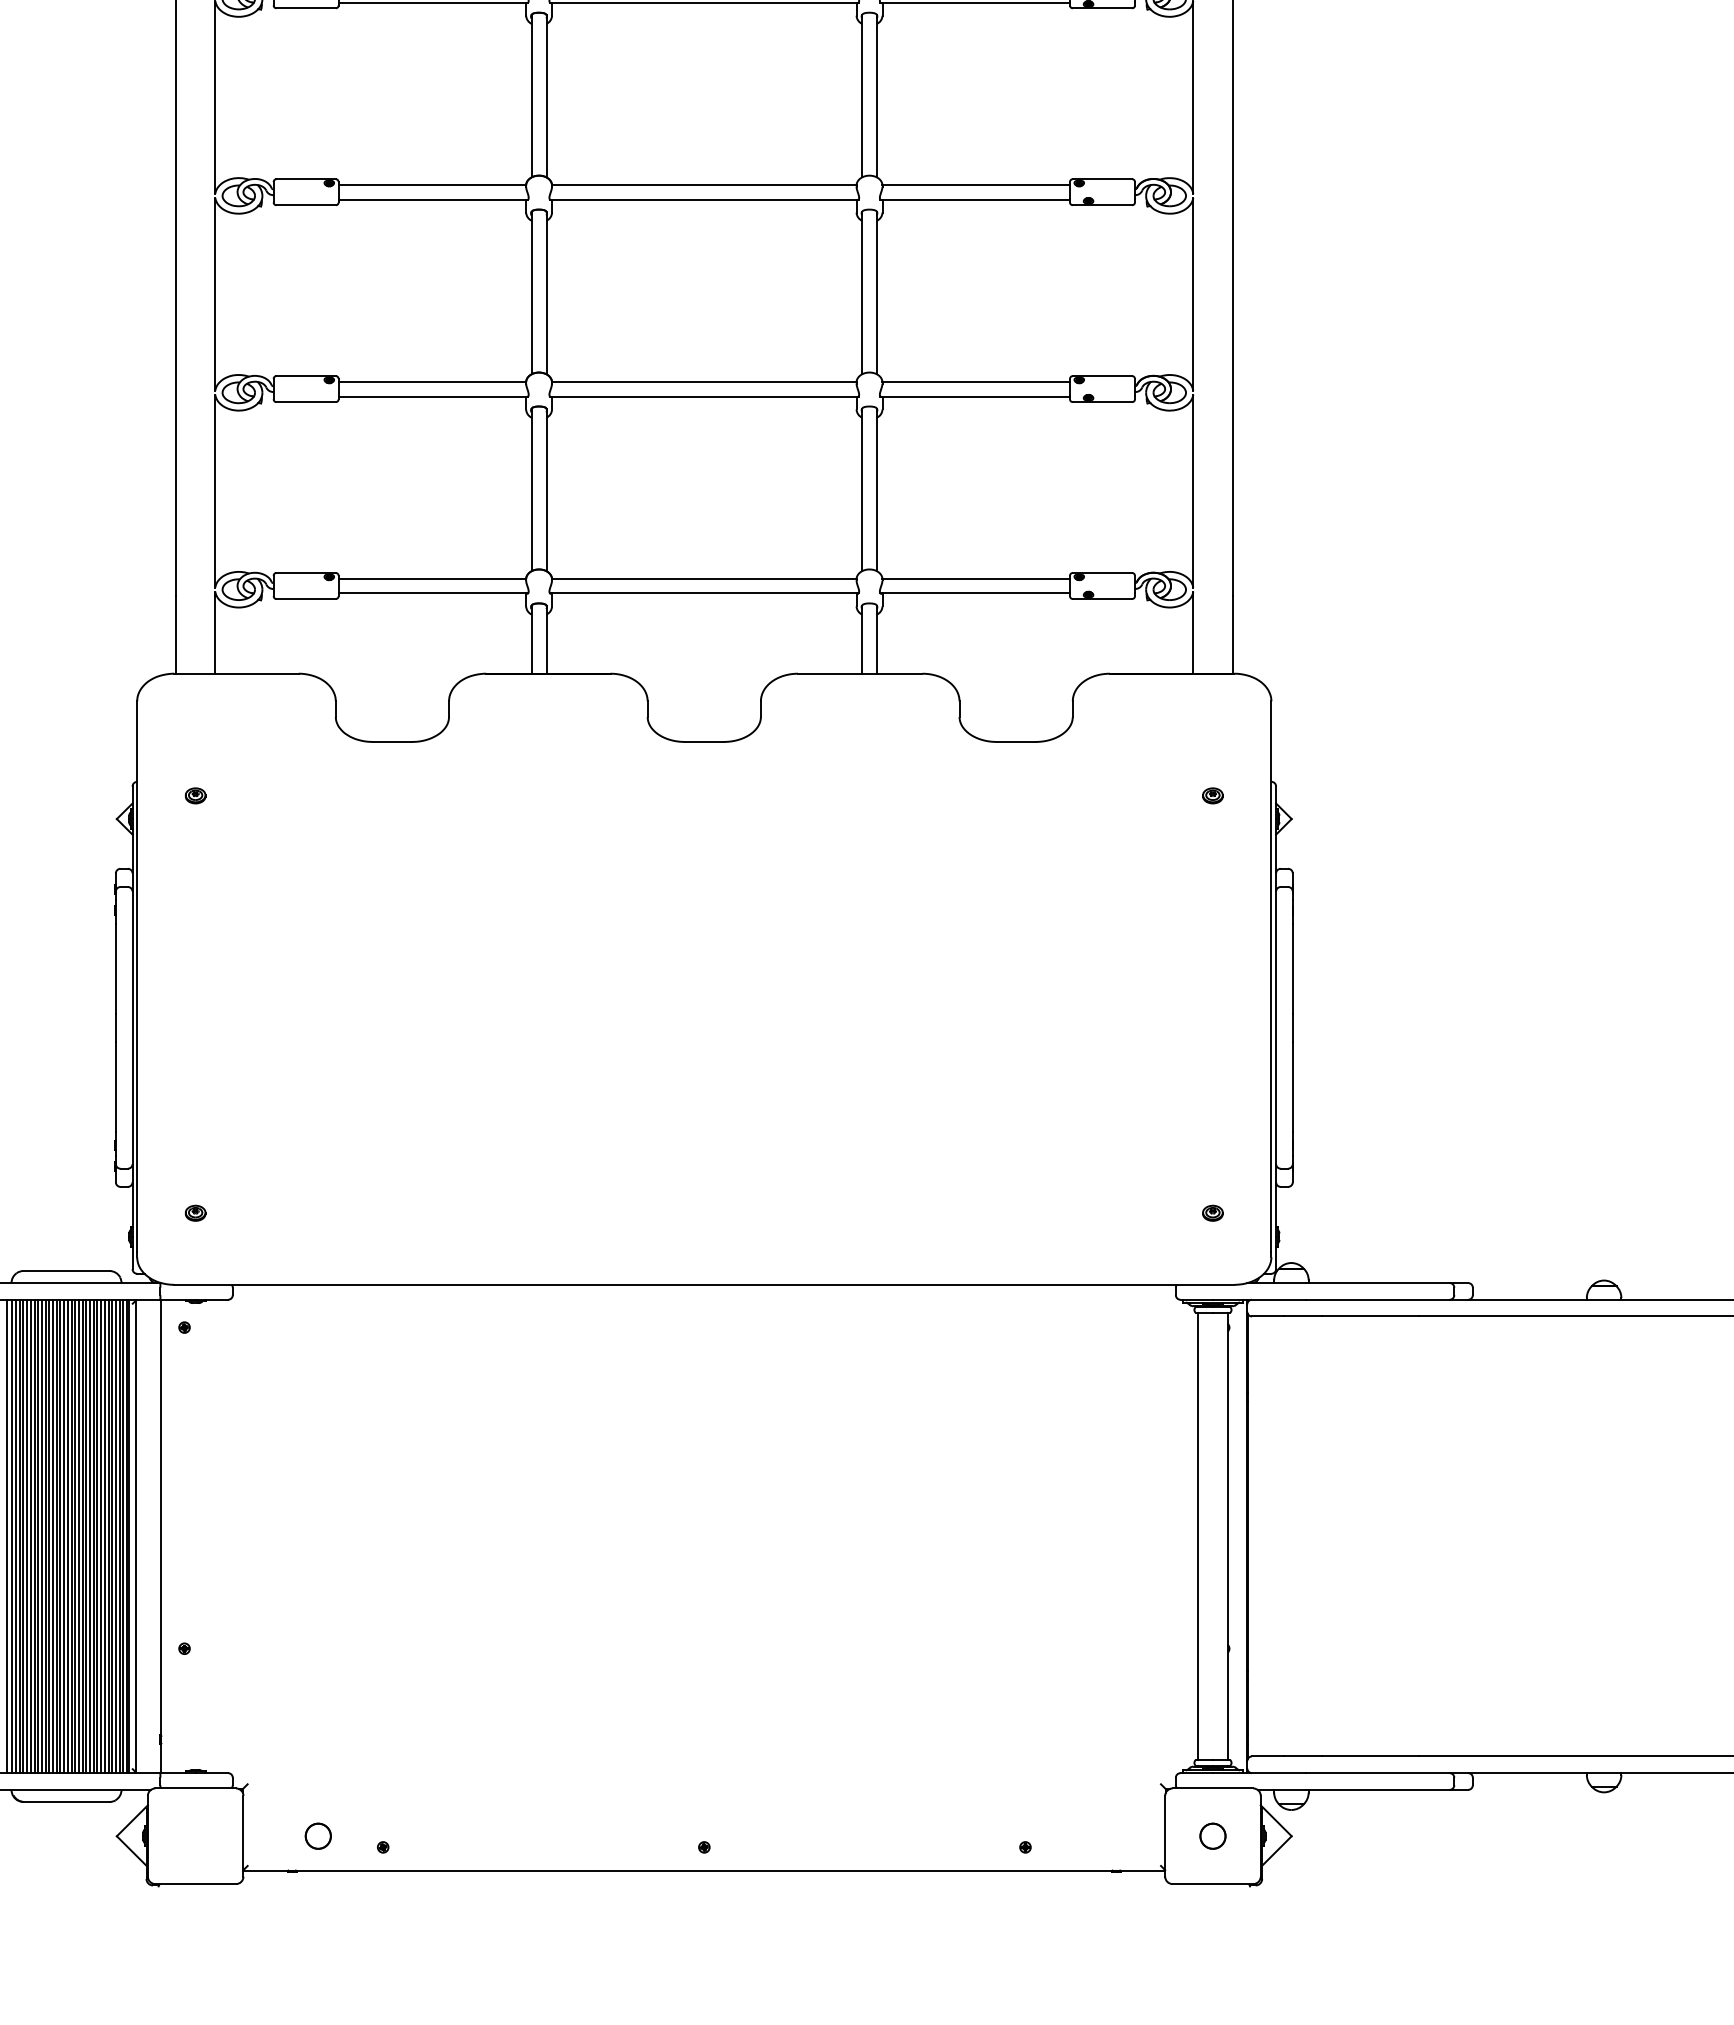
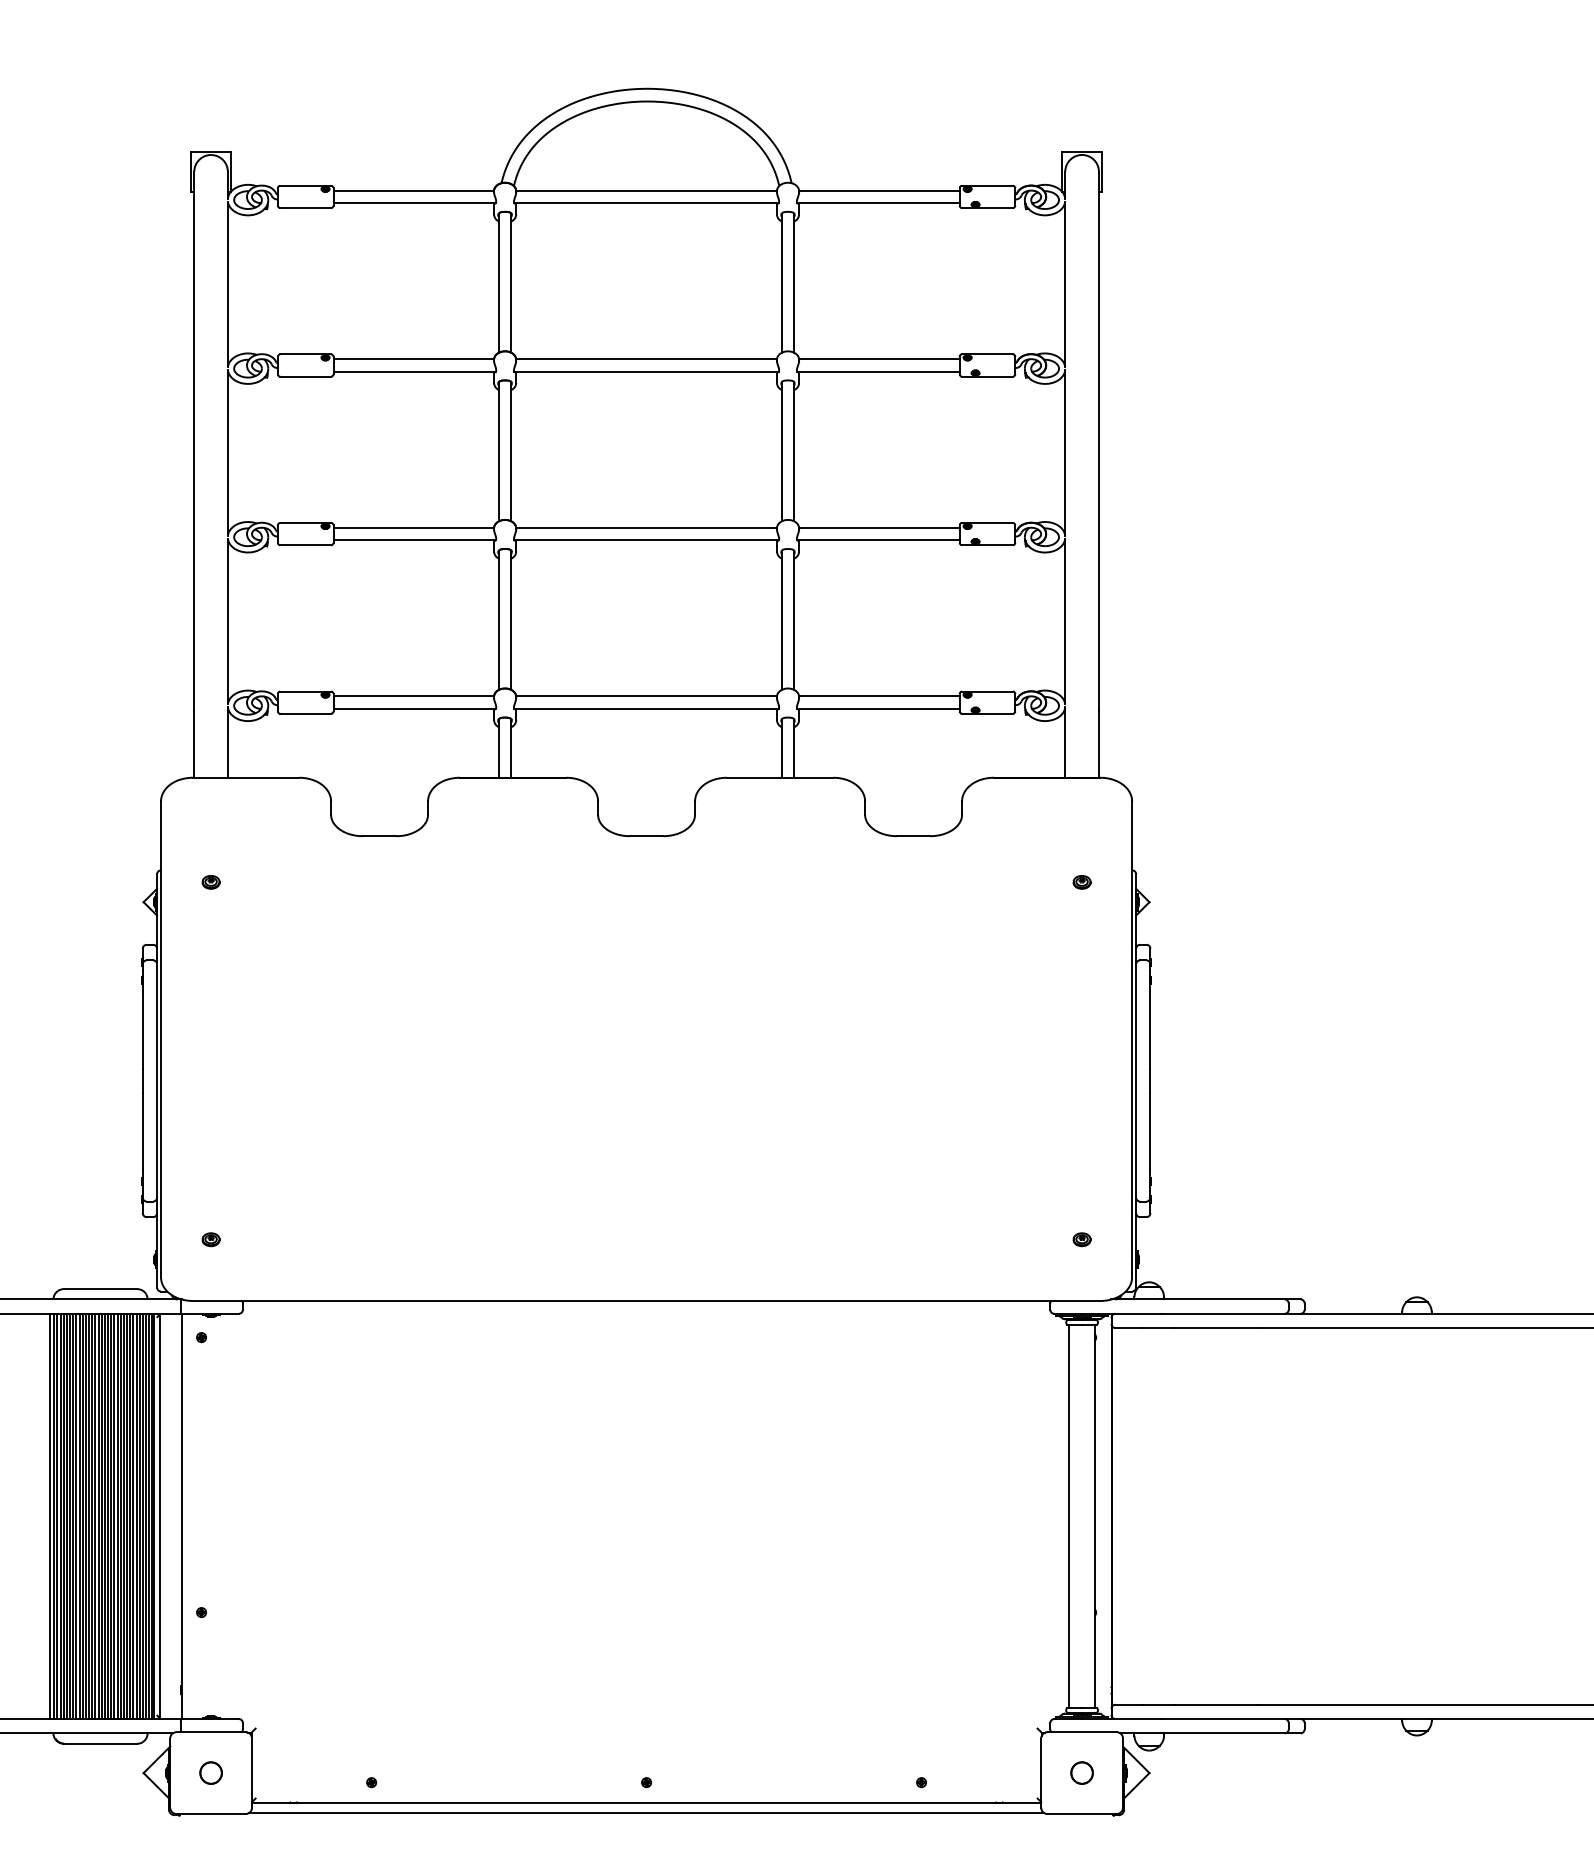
circle: (317, 1835) -> (210, 1772), moved
line: (704, 1882) -> (646, 1812), added

